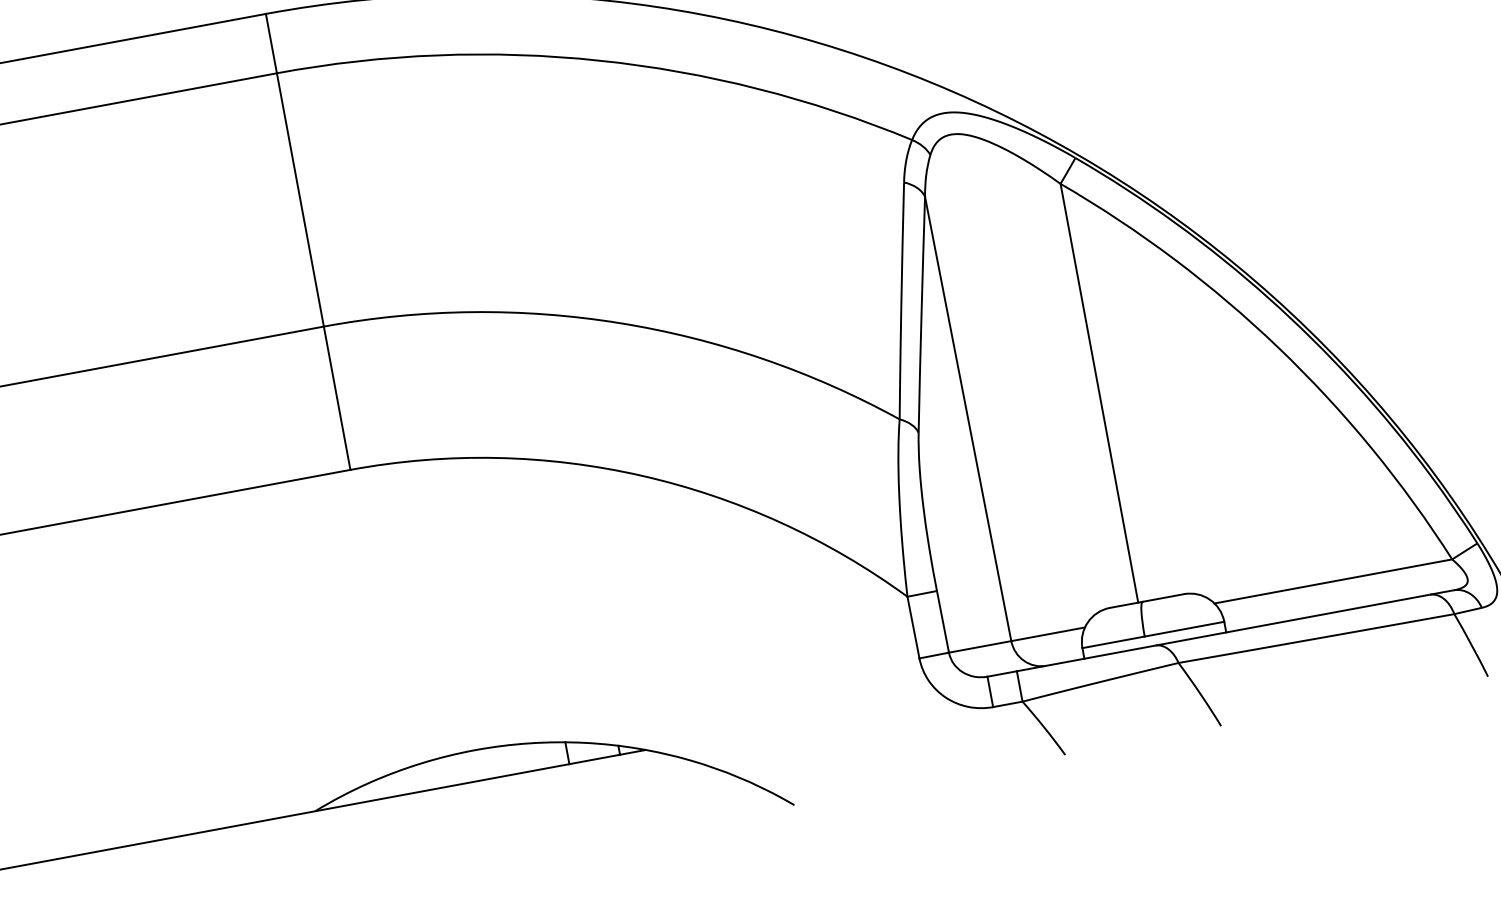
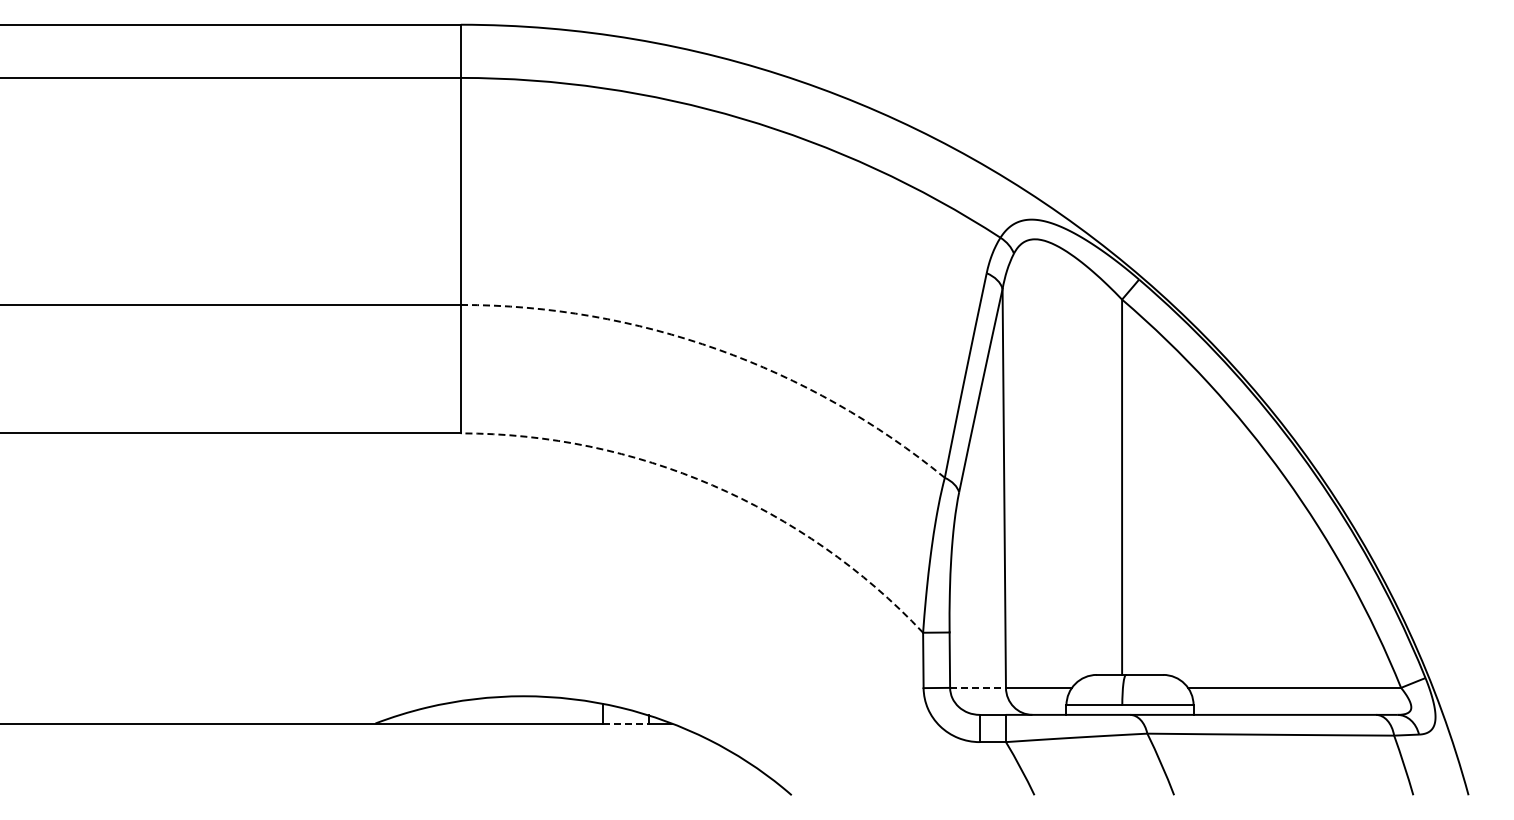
arc: (619, 323) -> (717, 349), solid -> dashed
arc: (642, 476) -> (712, 485), solid -> dashed
line: (980, 646) -> (978, 687), solid -> dashed
line: (595, 759) -> (626, 723), solid -> dashed

